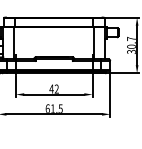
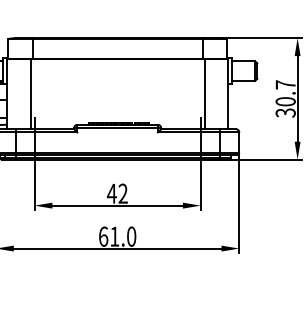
text: (60, 108) -> (131, 235), 61.5 -> 61.0

